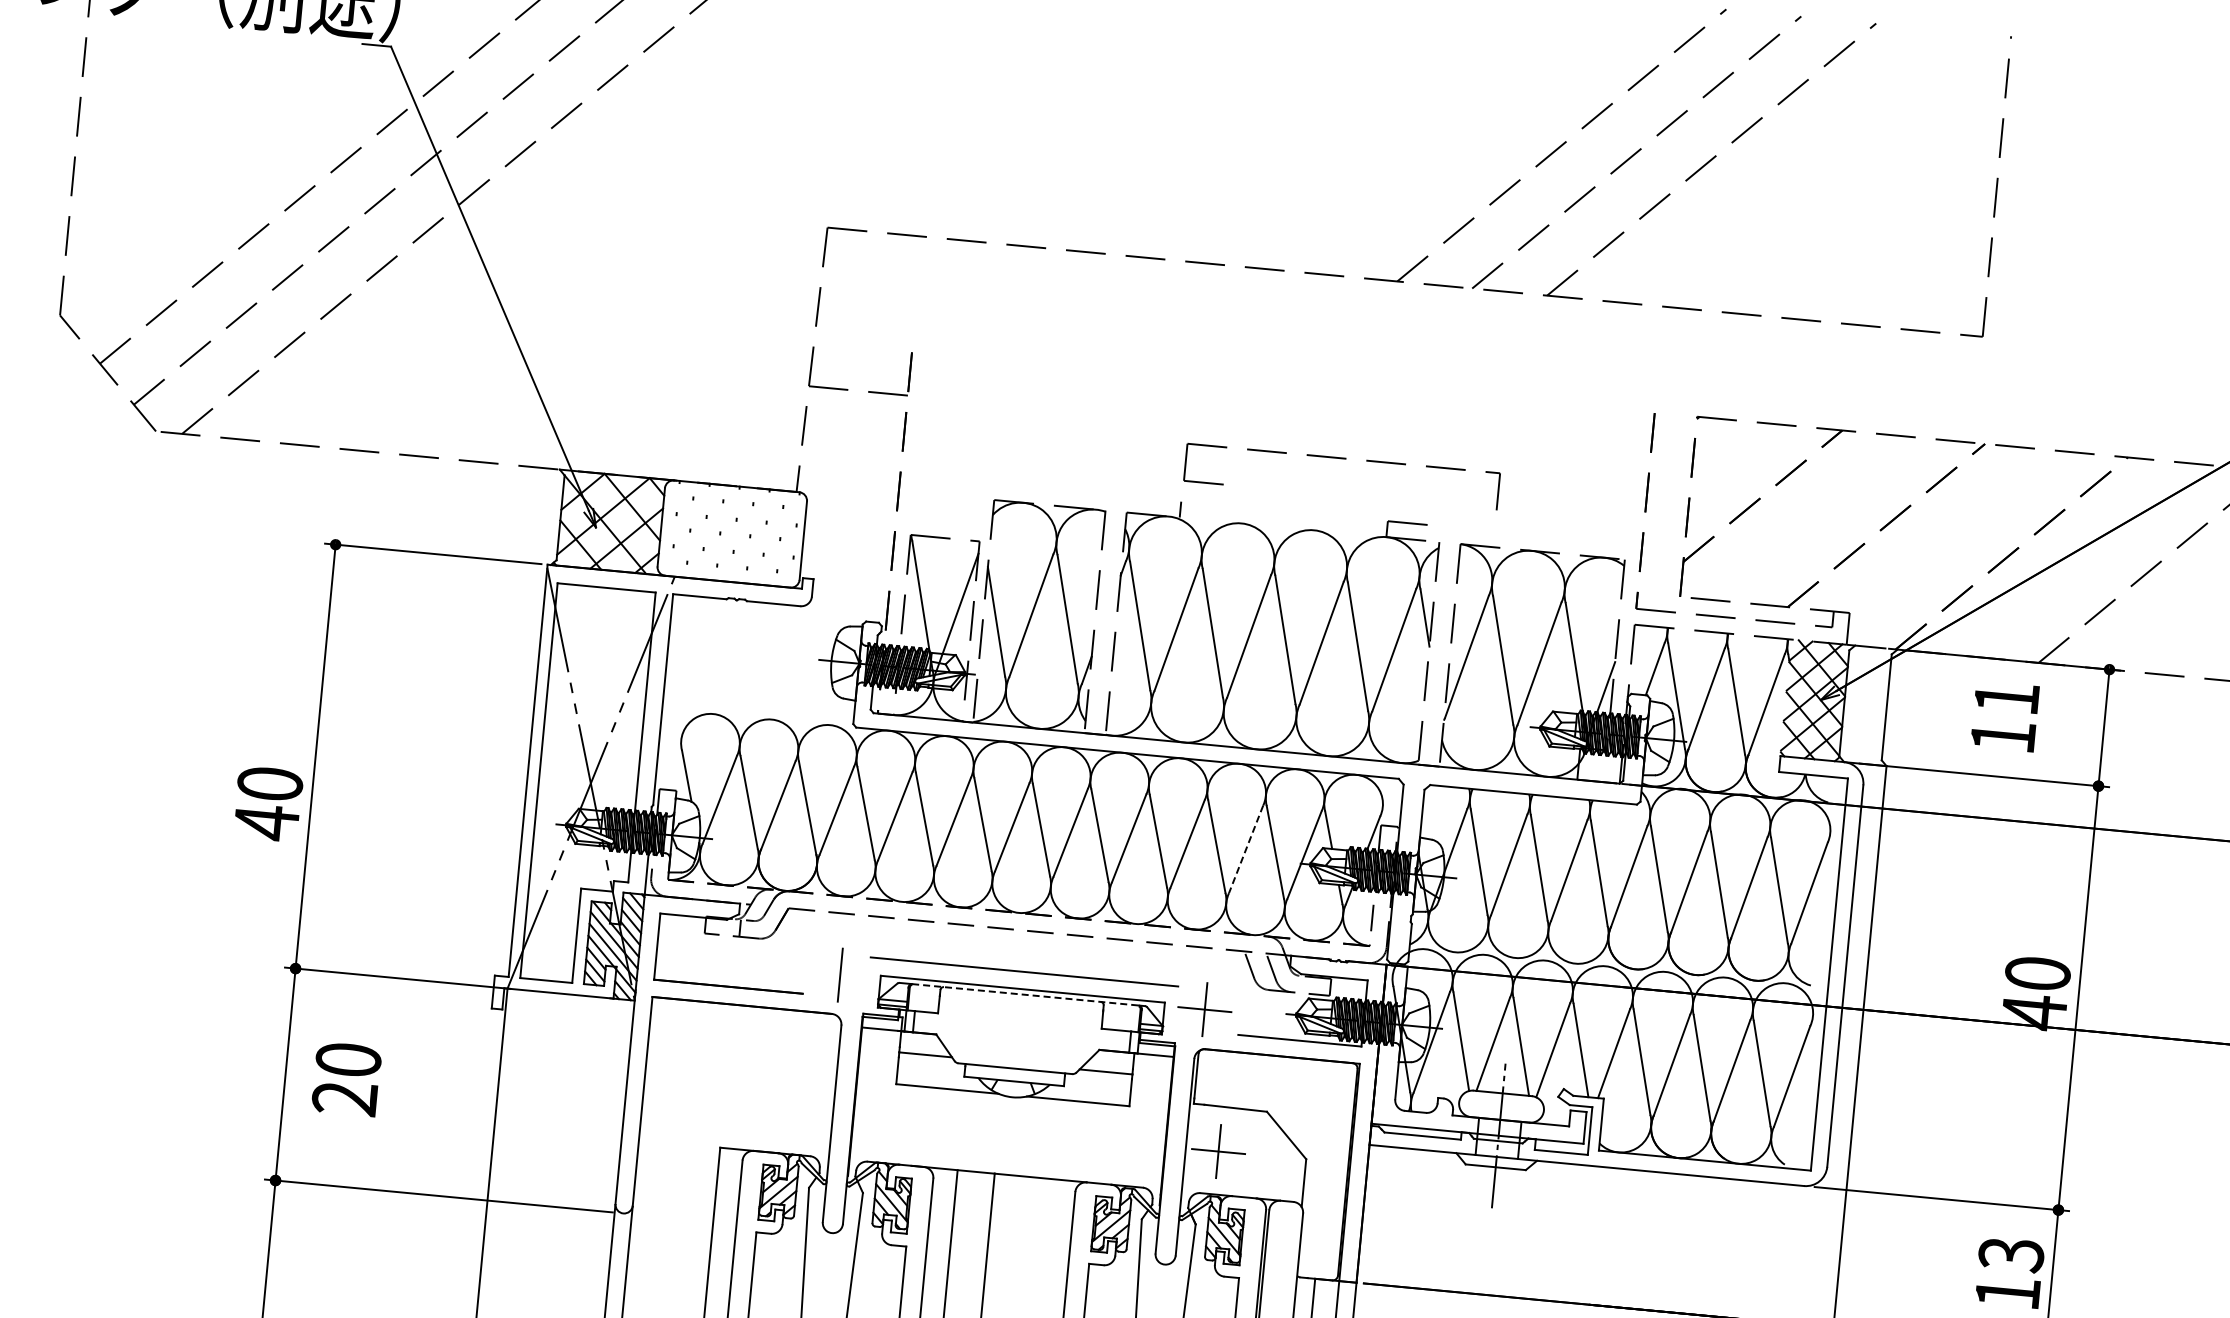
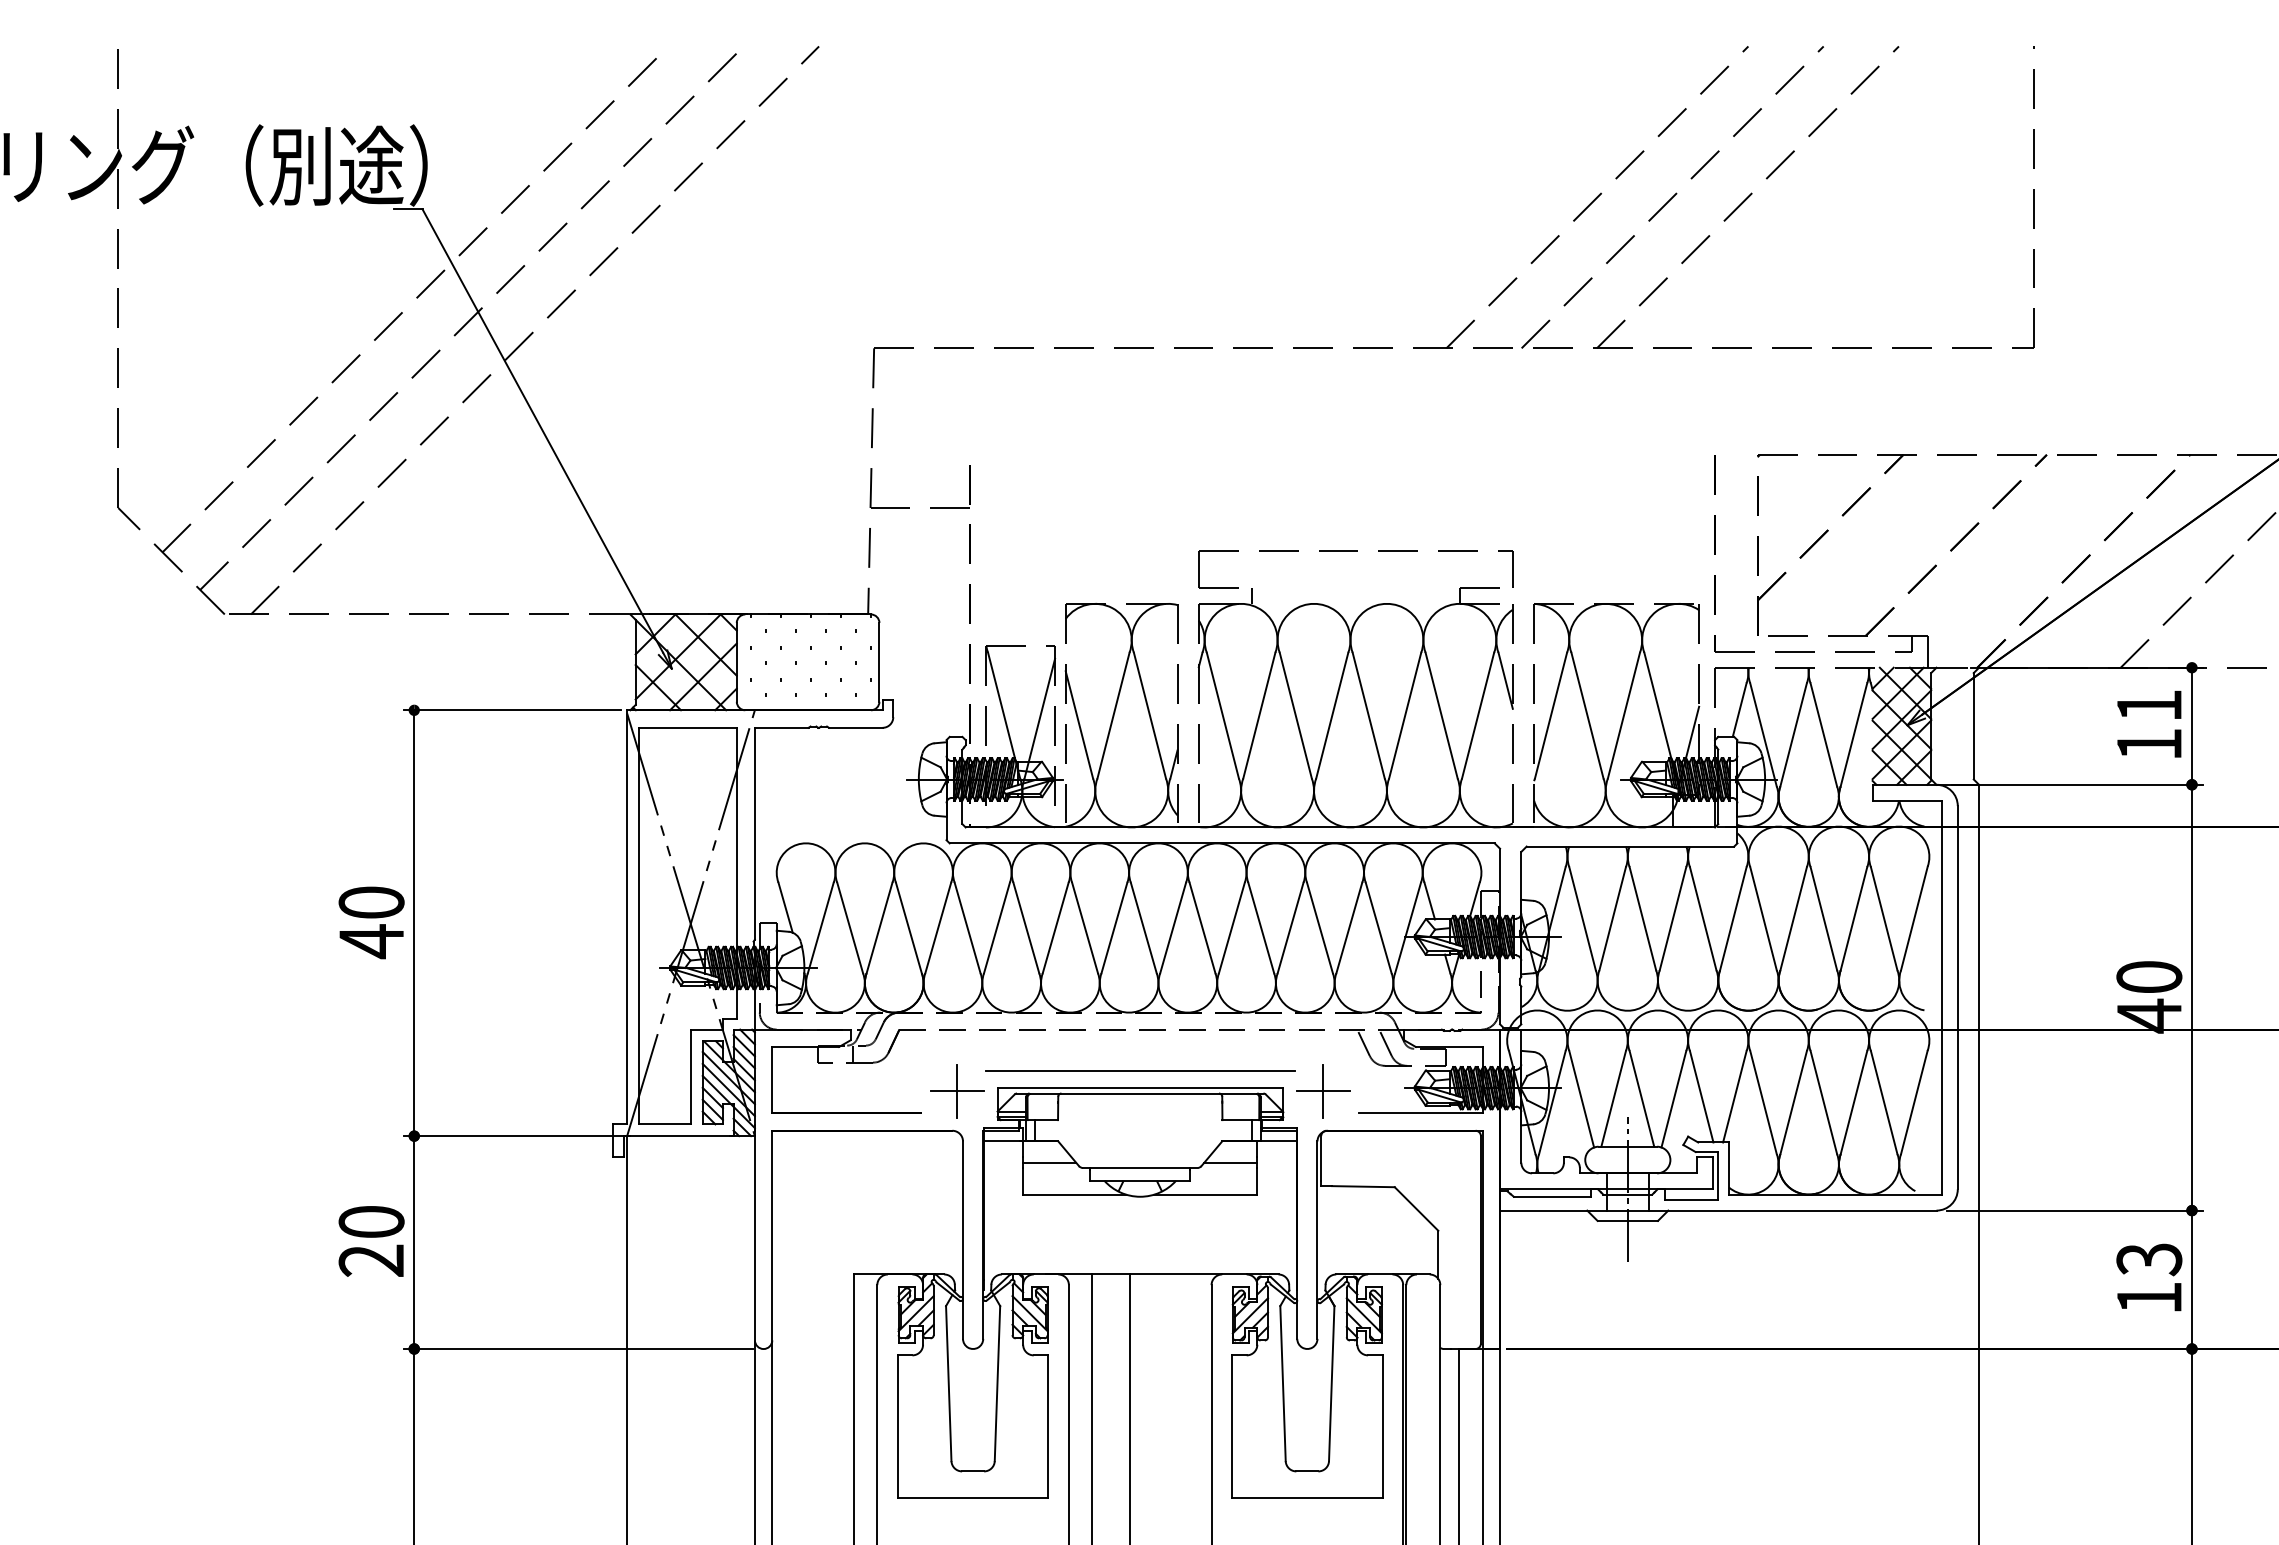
part: (1343, 459) -> (1355, 551), moved
text: (2005, 716) -> (2149, 724), moved
text: (268, 803) -> (371, 922), moved
line: (1246, 849) -> (1349, 928), dashed -> solid
line: (839, 975) -> (956, 1091), added
line: (1025, 994) -> (1143, 1093), dashed -> solid
text: (346, 1079) -> (371, 1241), moved
part: (1218, 1151) -> (1350, 1231), removed

